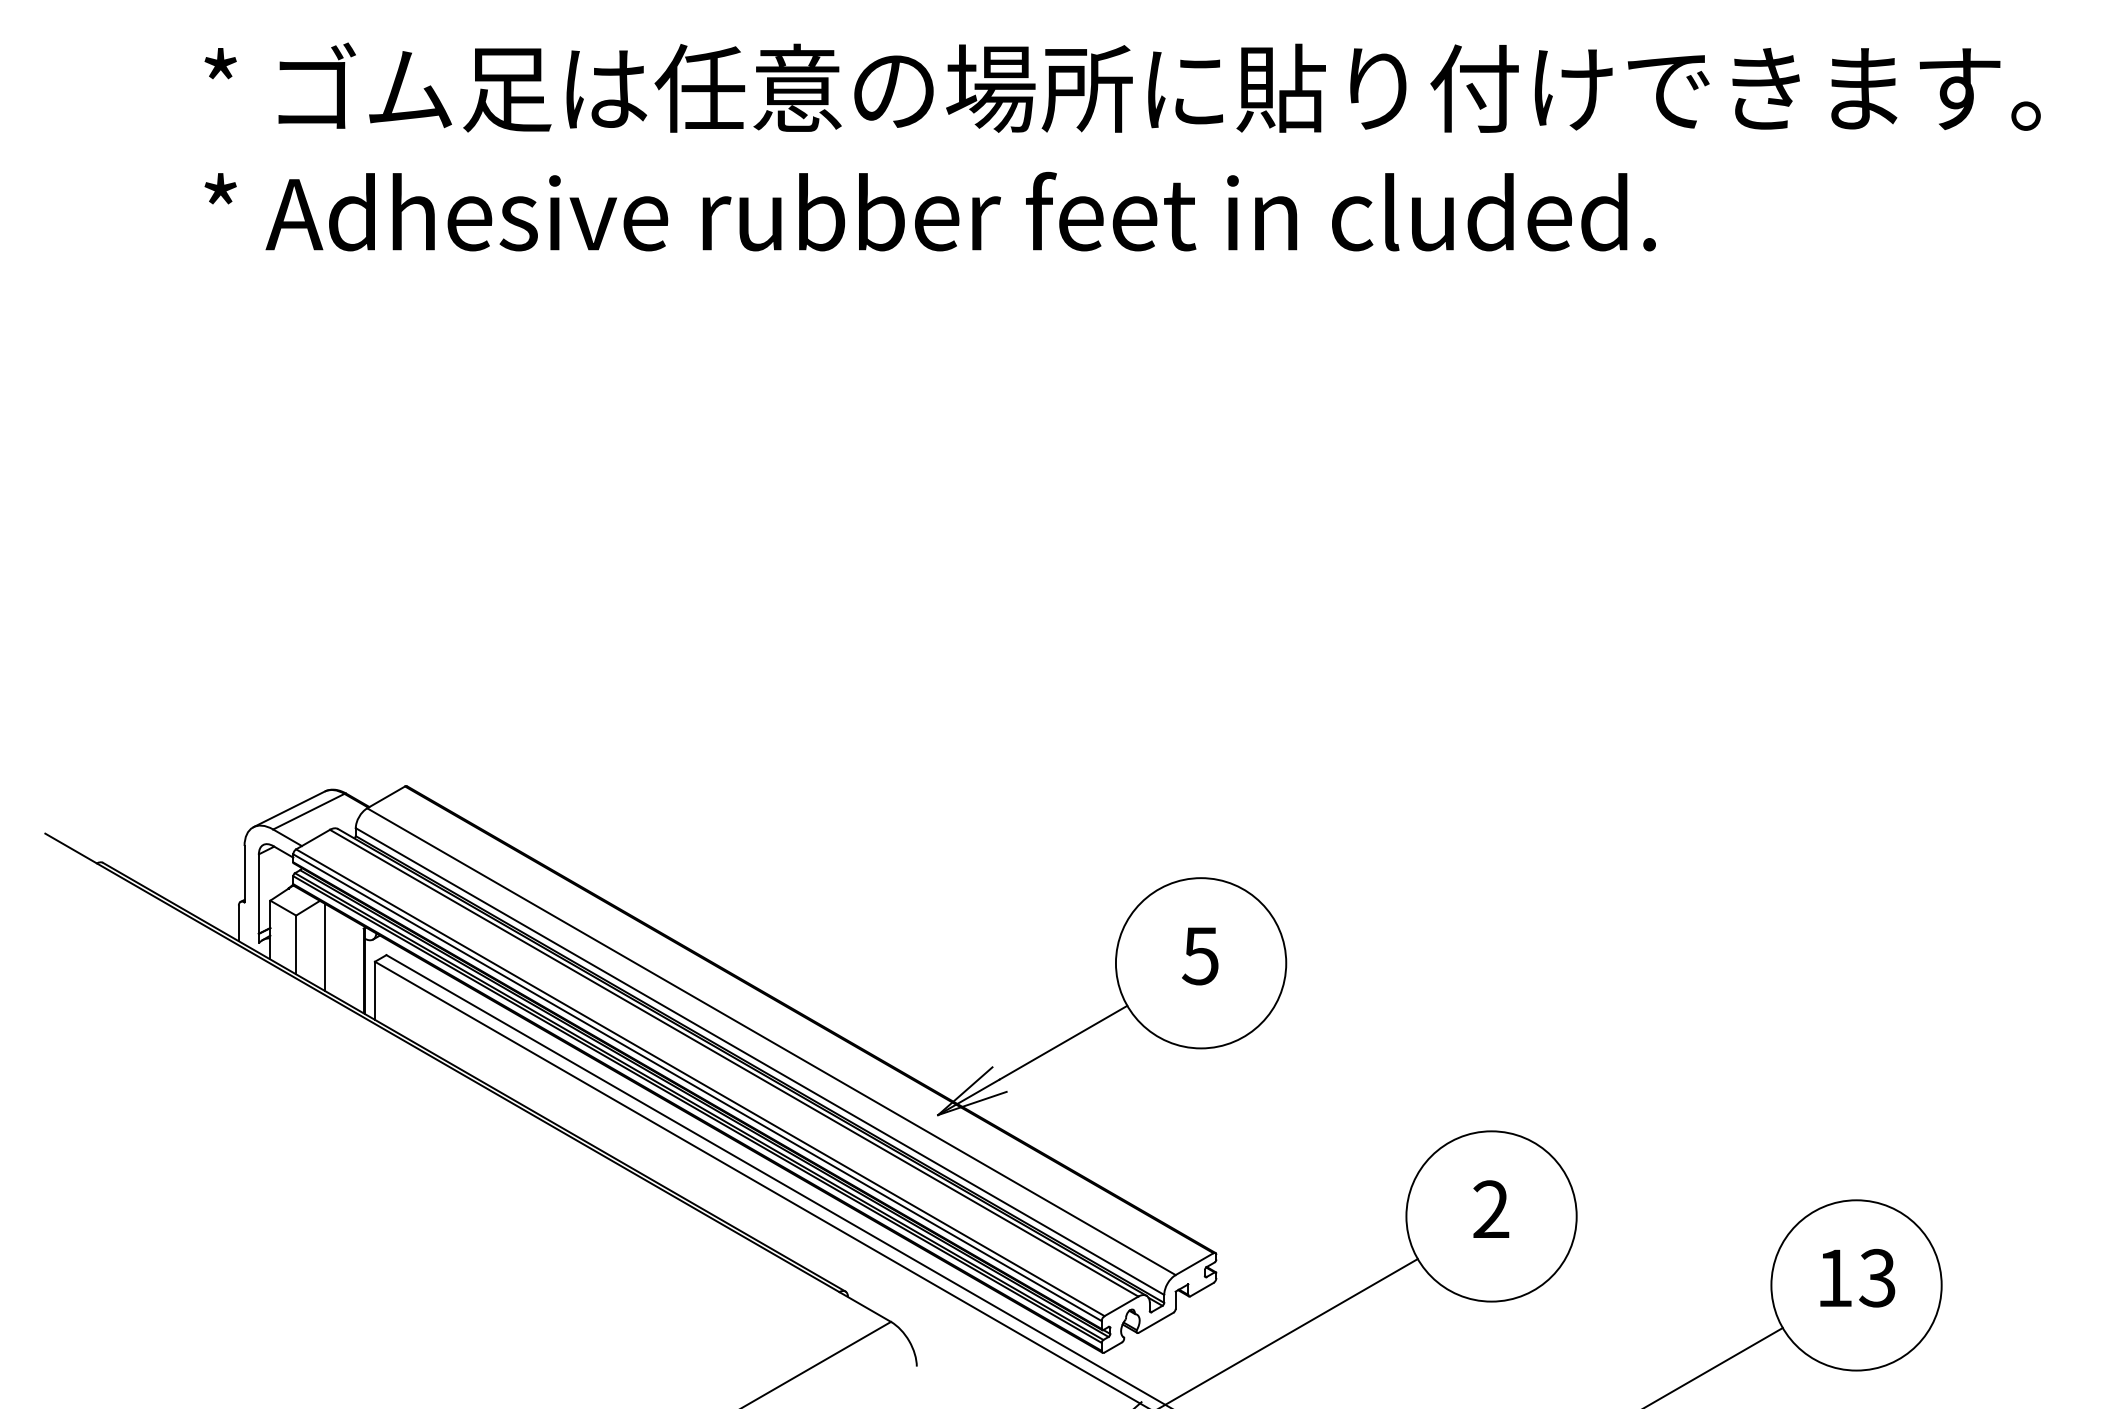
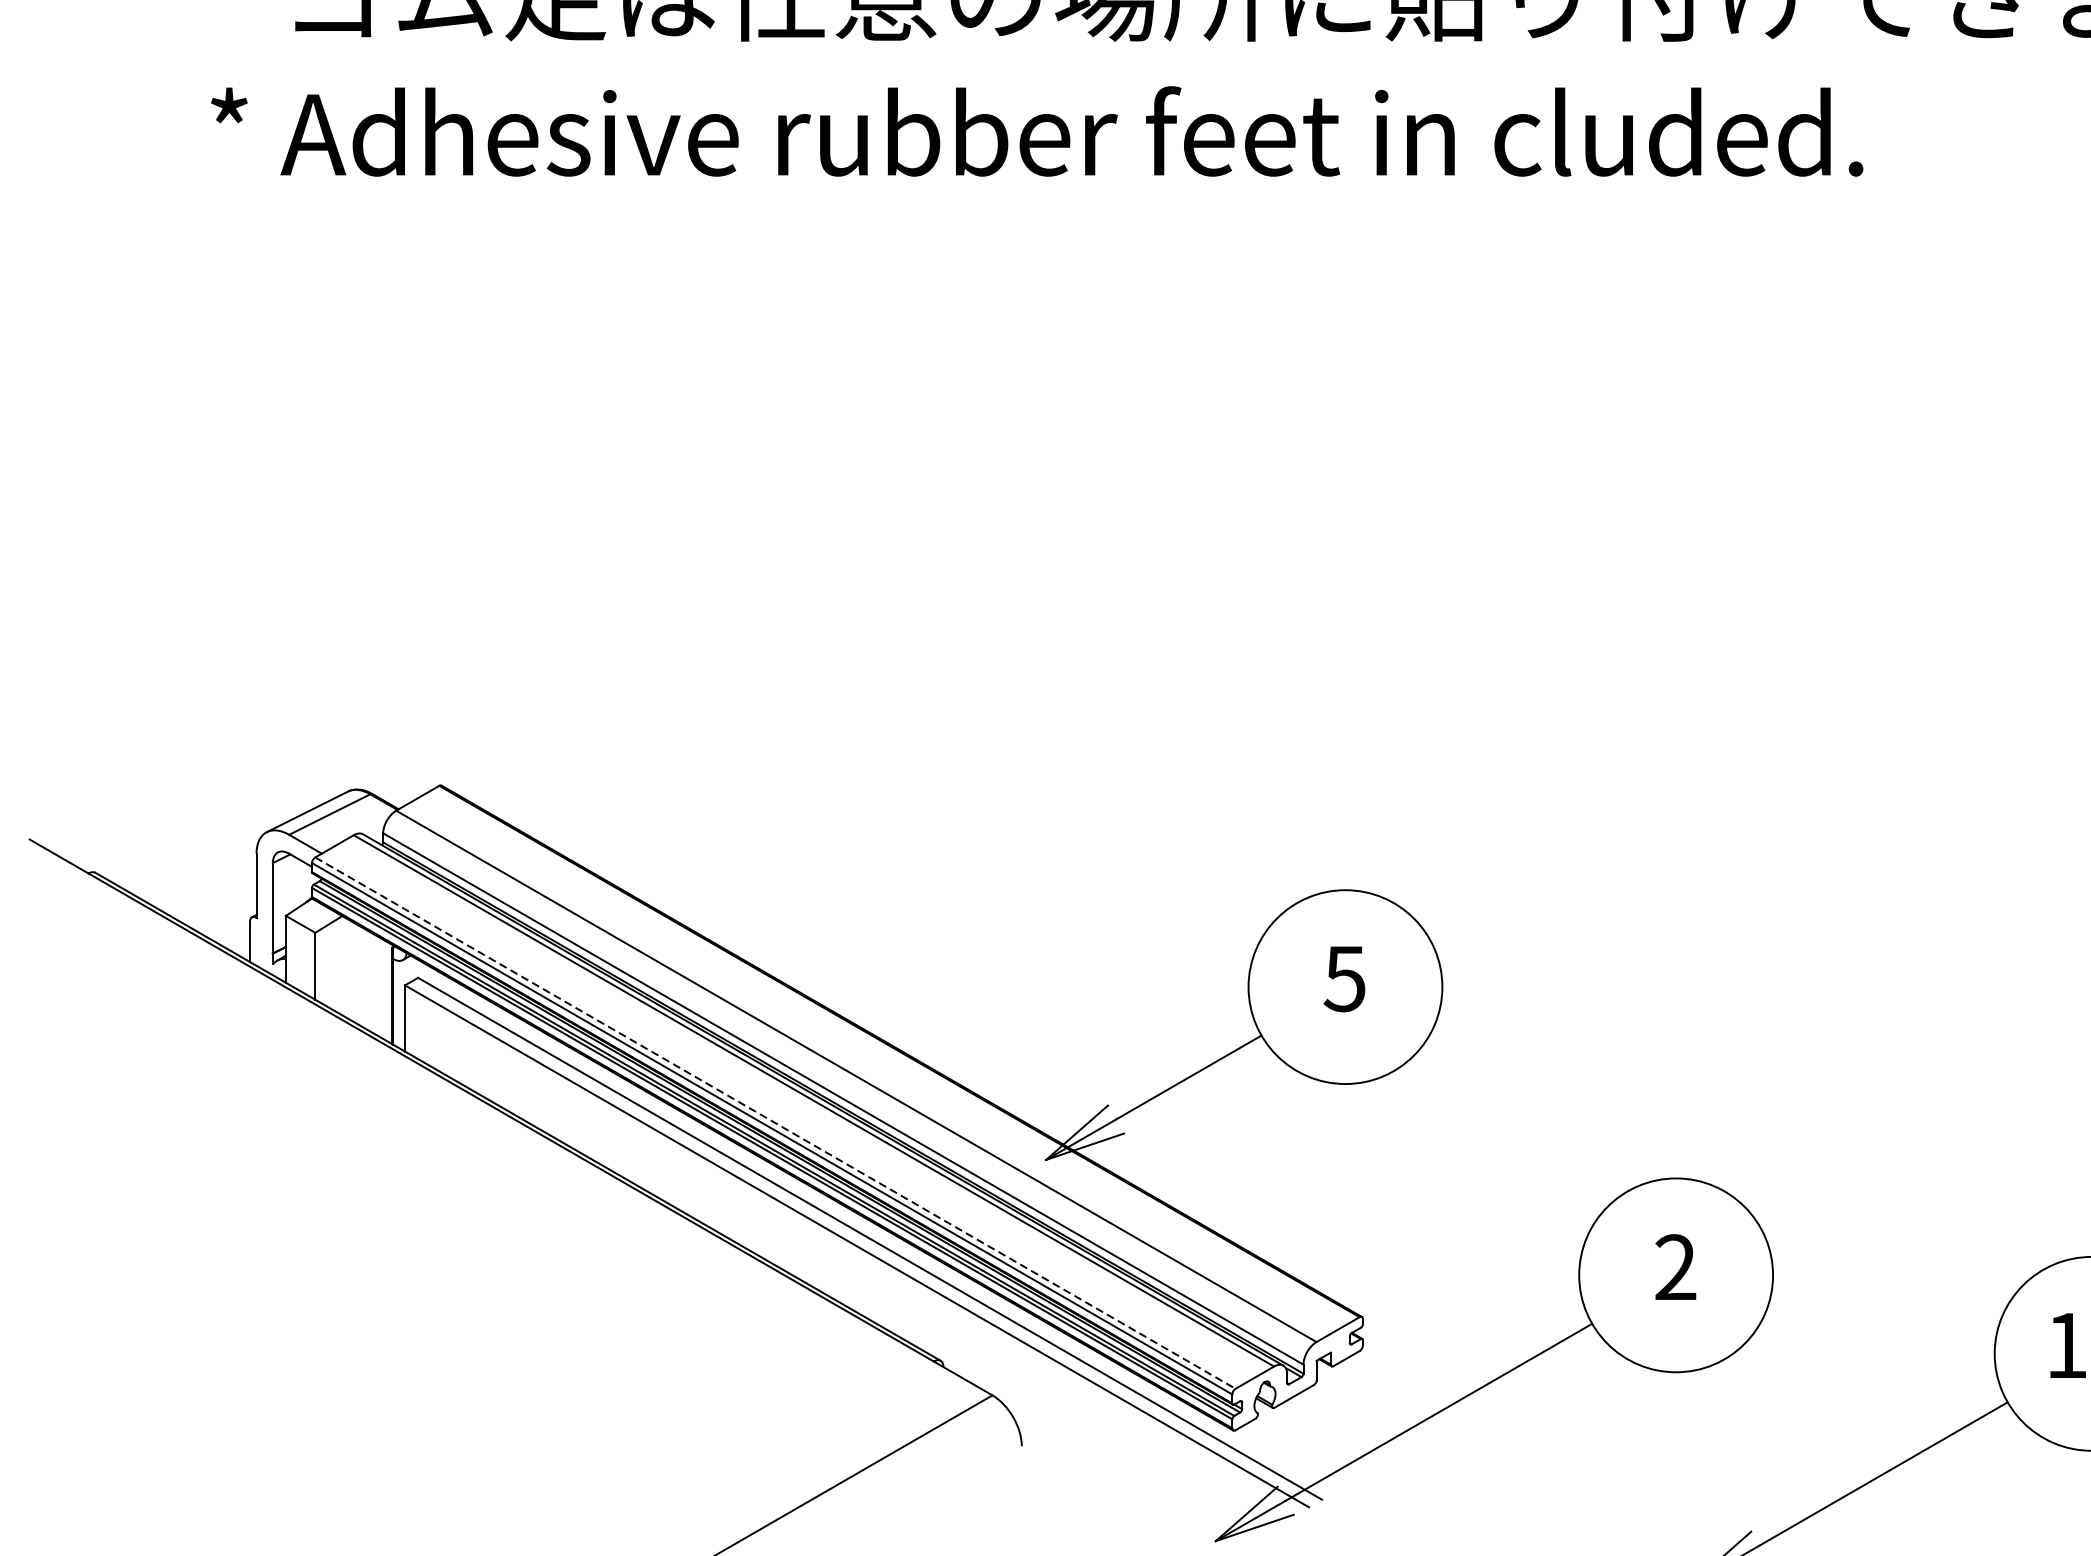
line: (324, 946) -> (347, 968), removed
line: (700, 1082) -> (775, 1122), solid -> dashed

